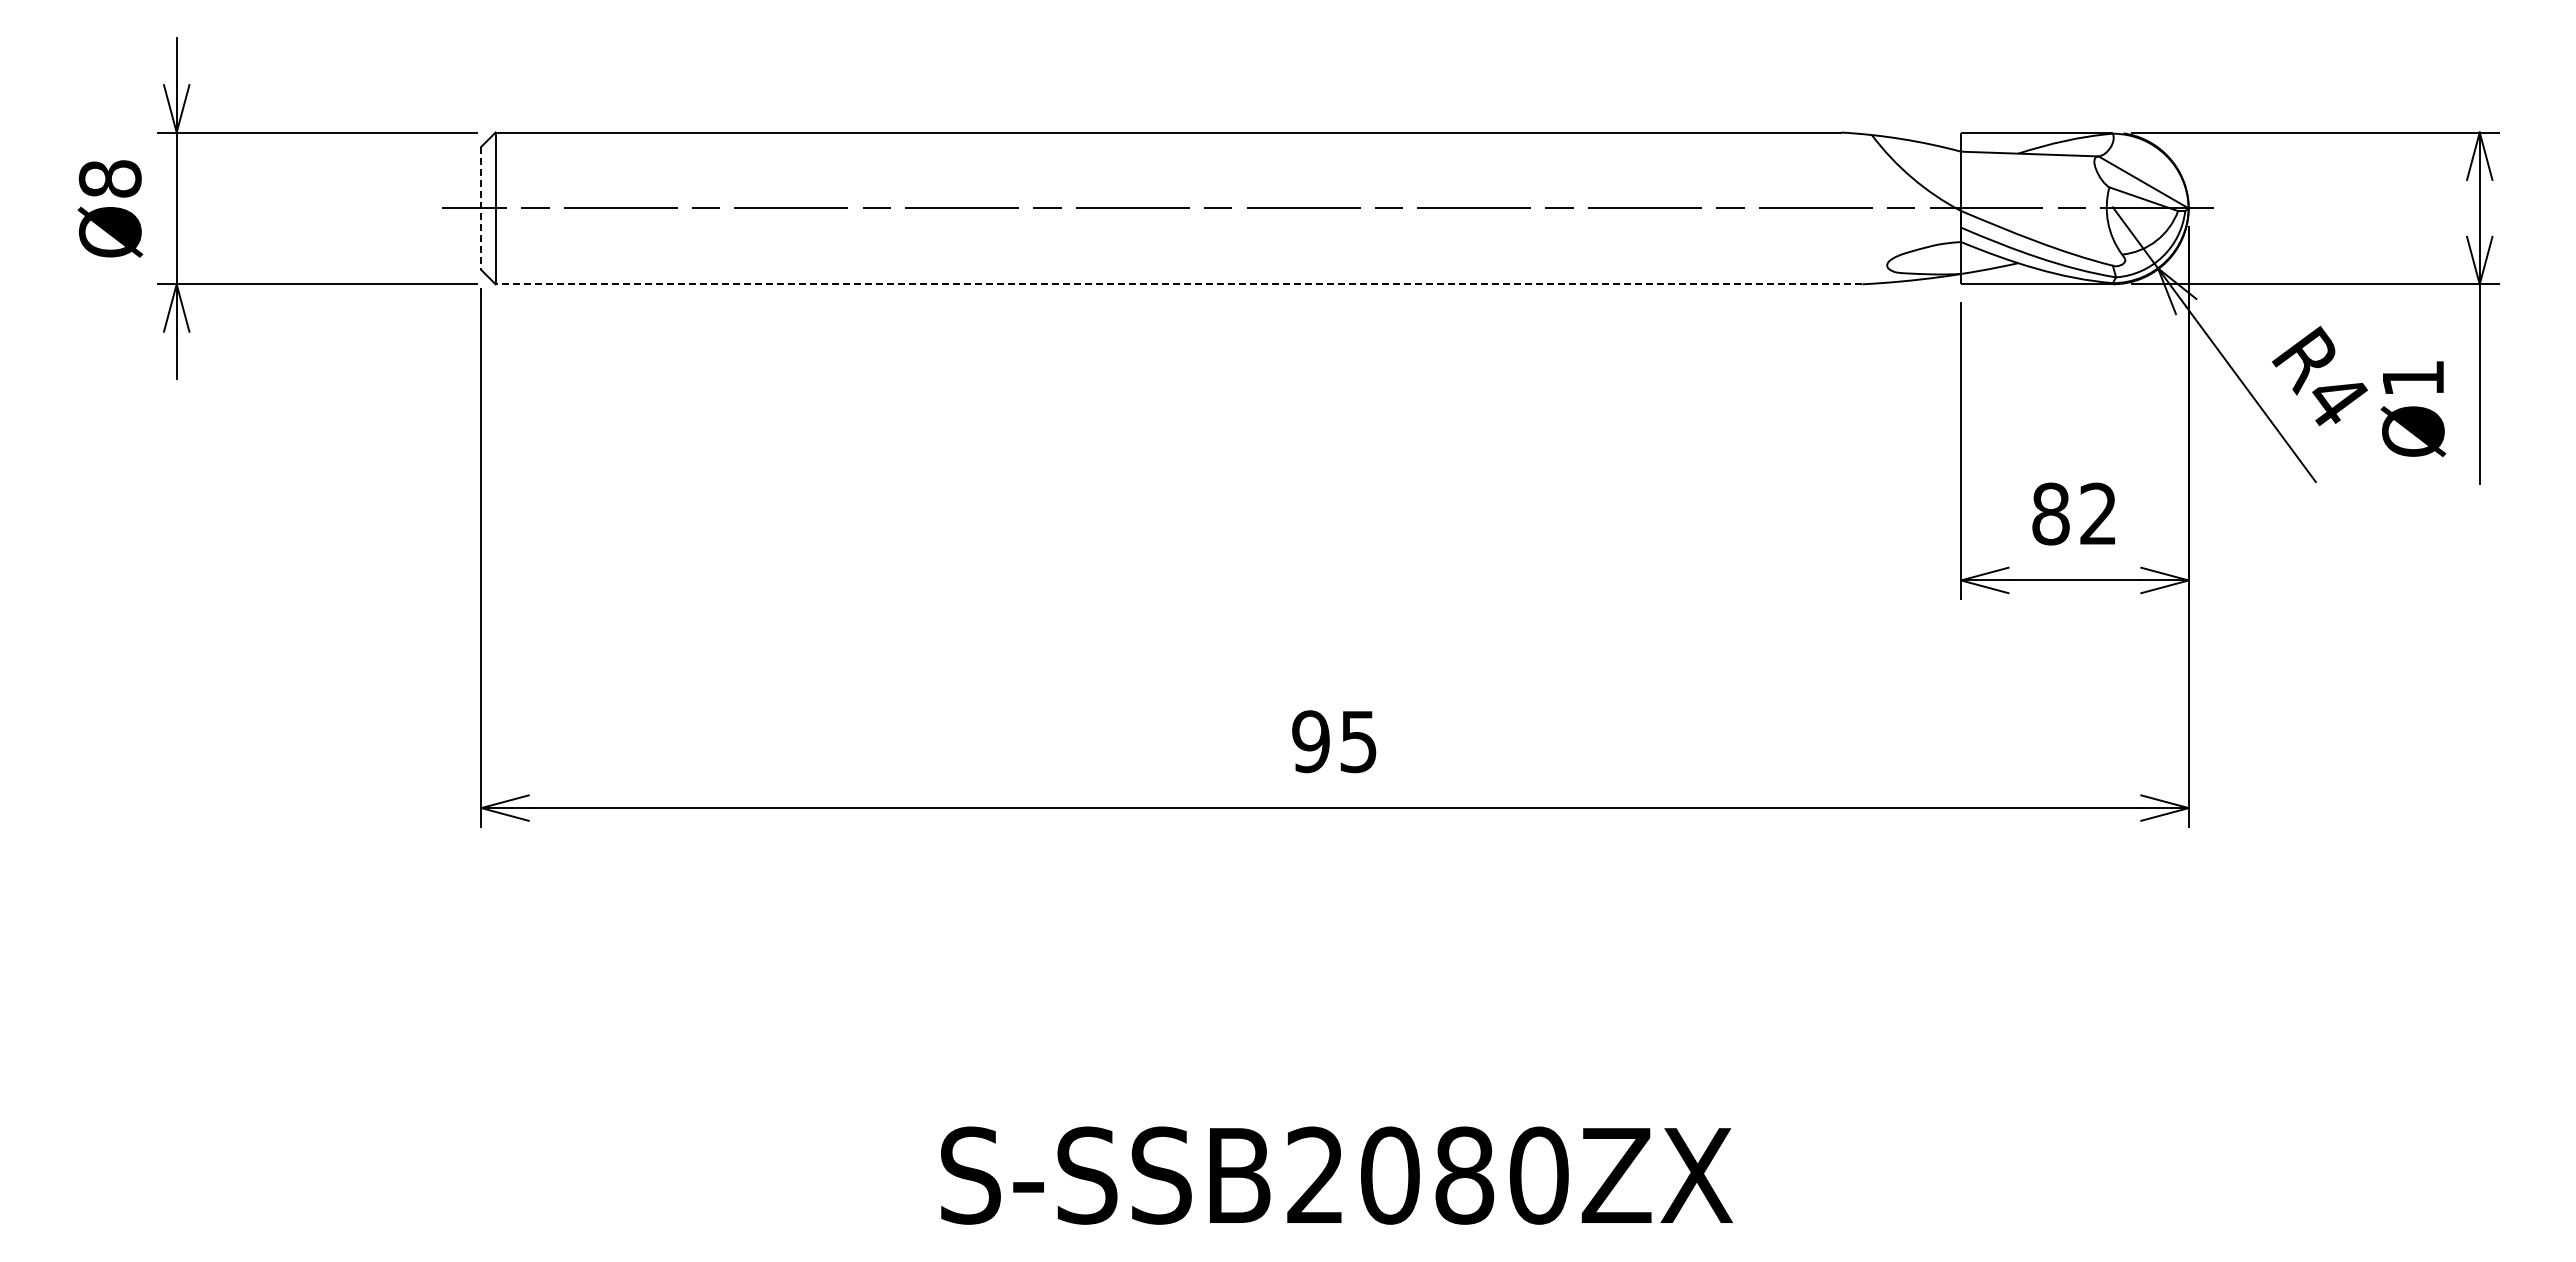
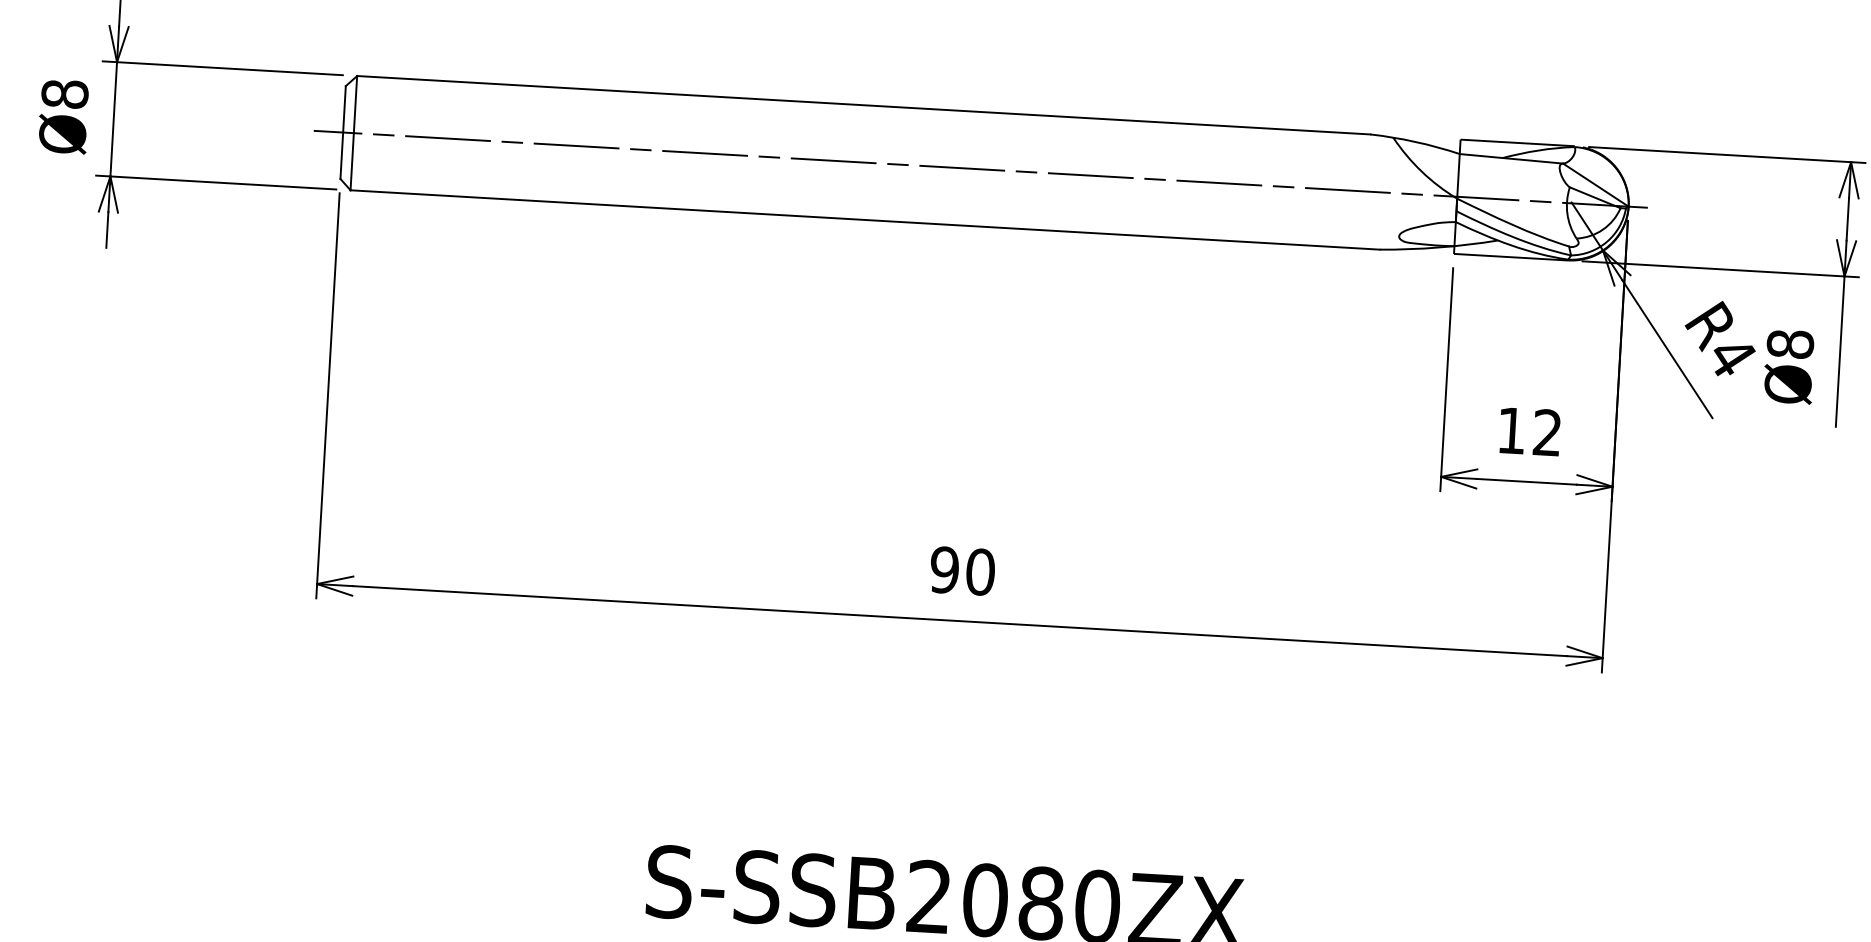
line: (481, 208) -> (343, 132), dashed -> solid
line: (1178, 284) -> (864, 220), dashed -> solid
text: (2413, 377) -> (1790, 343), Ø1 -> Ø8
text: (2050, 513) -> (1511, 430), 82 -> 12
text: (1358, 741) -> (980, 571), 95 -> 90

